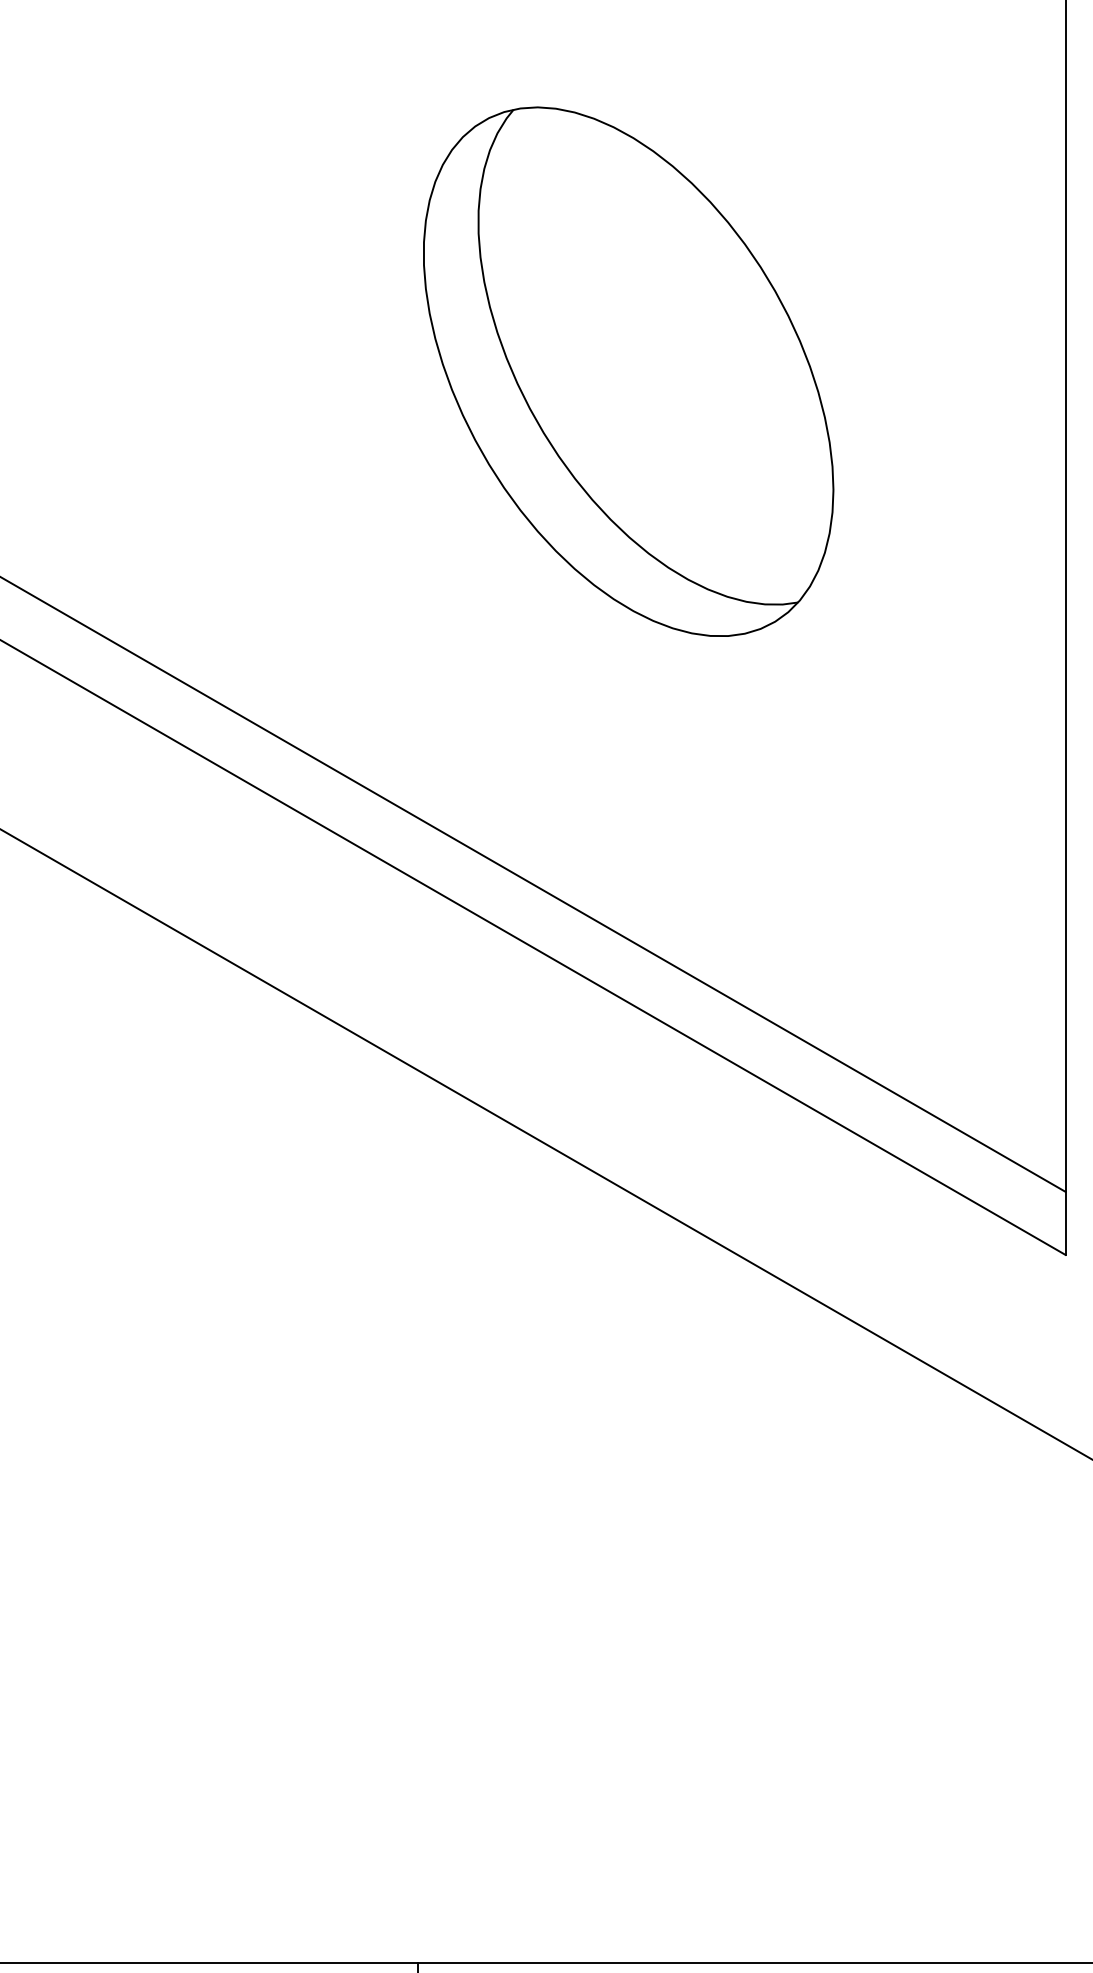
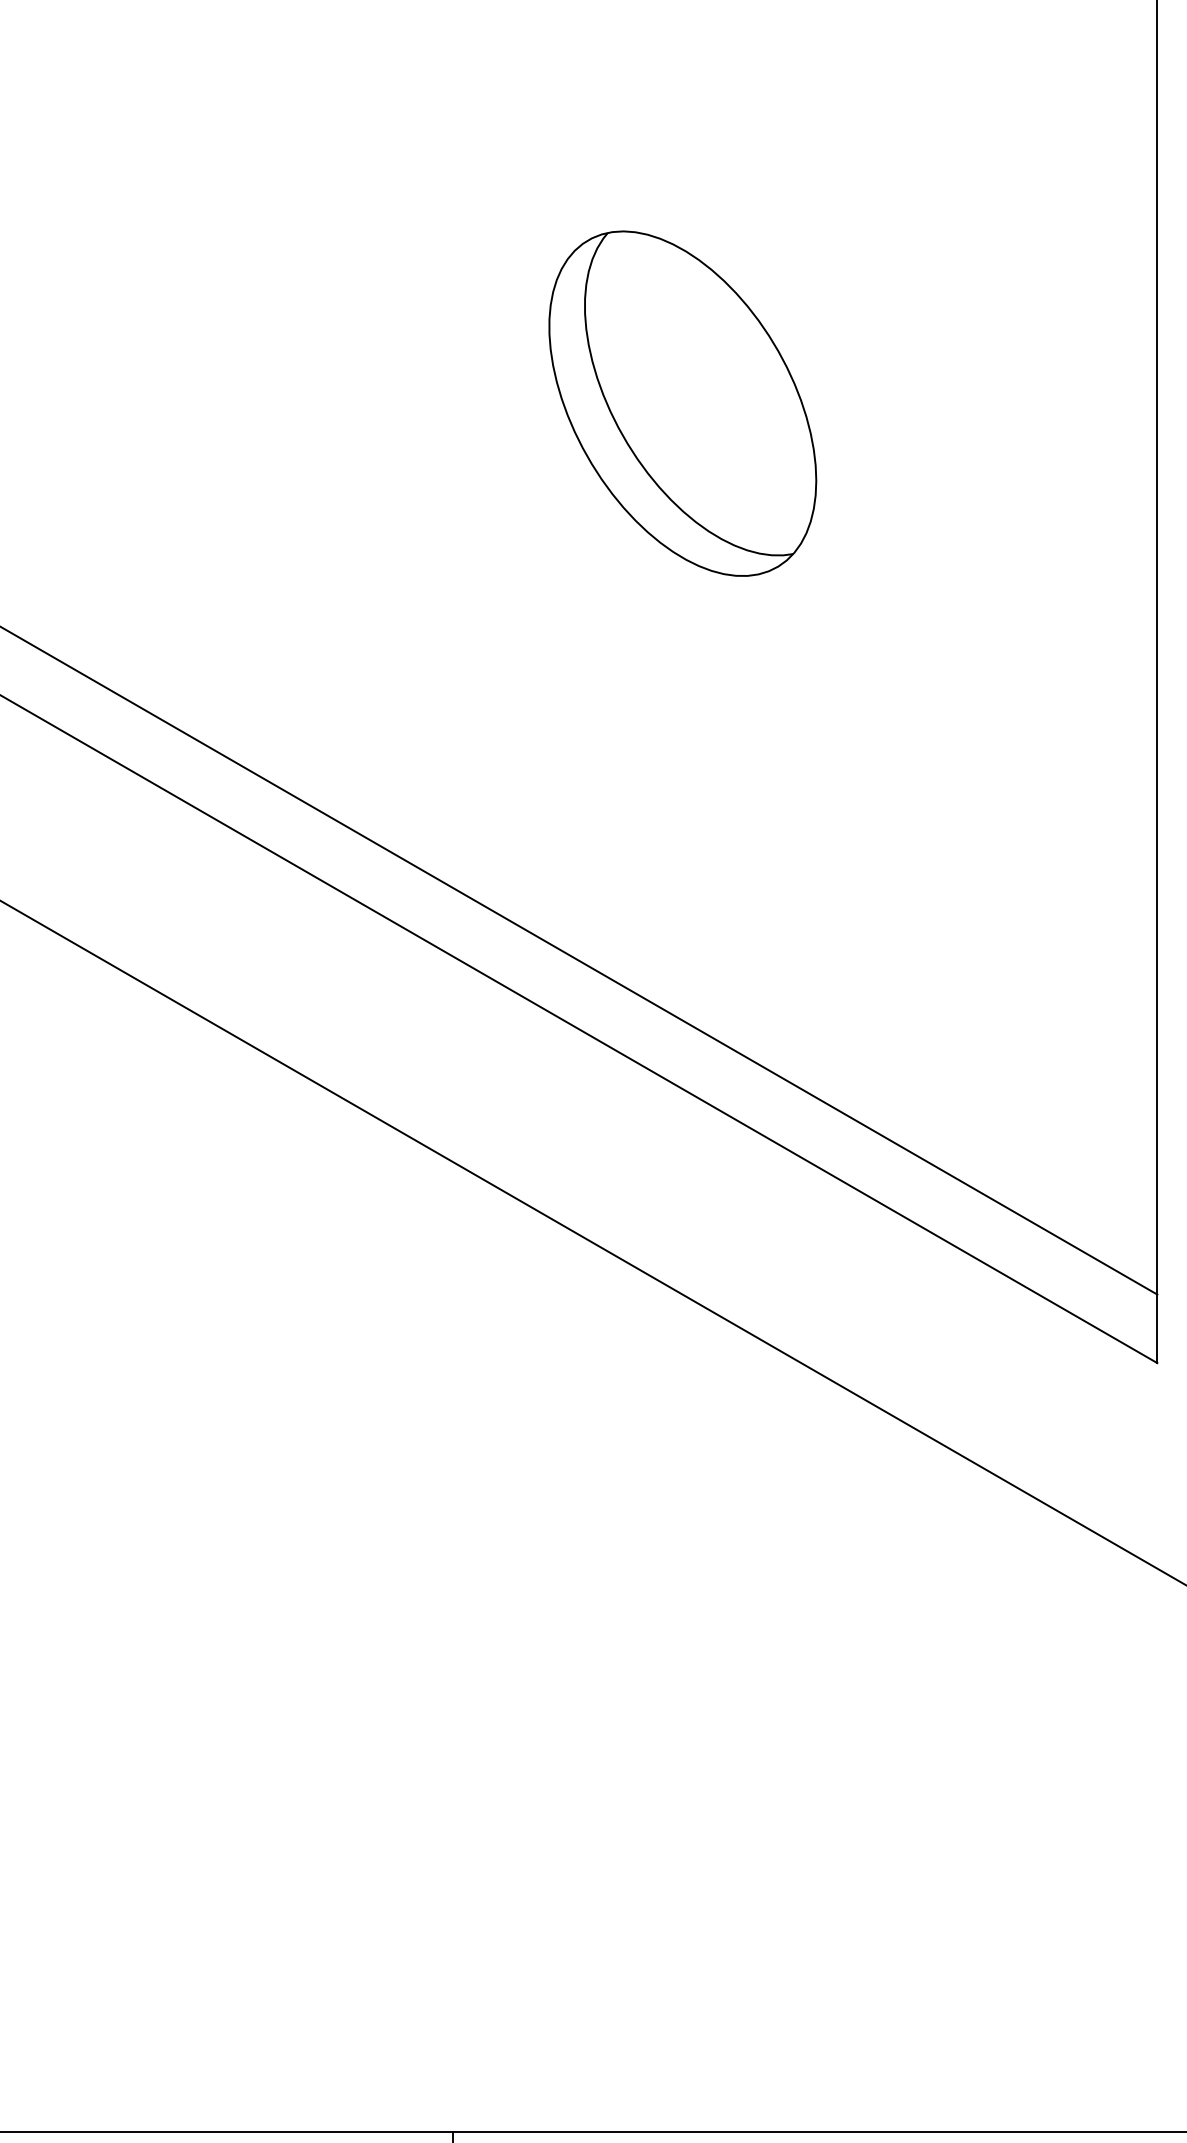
part: (628, 371) -> (682, 403), size x0.6

